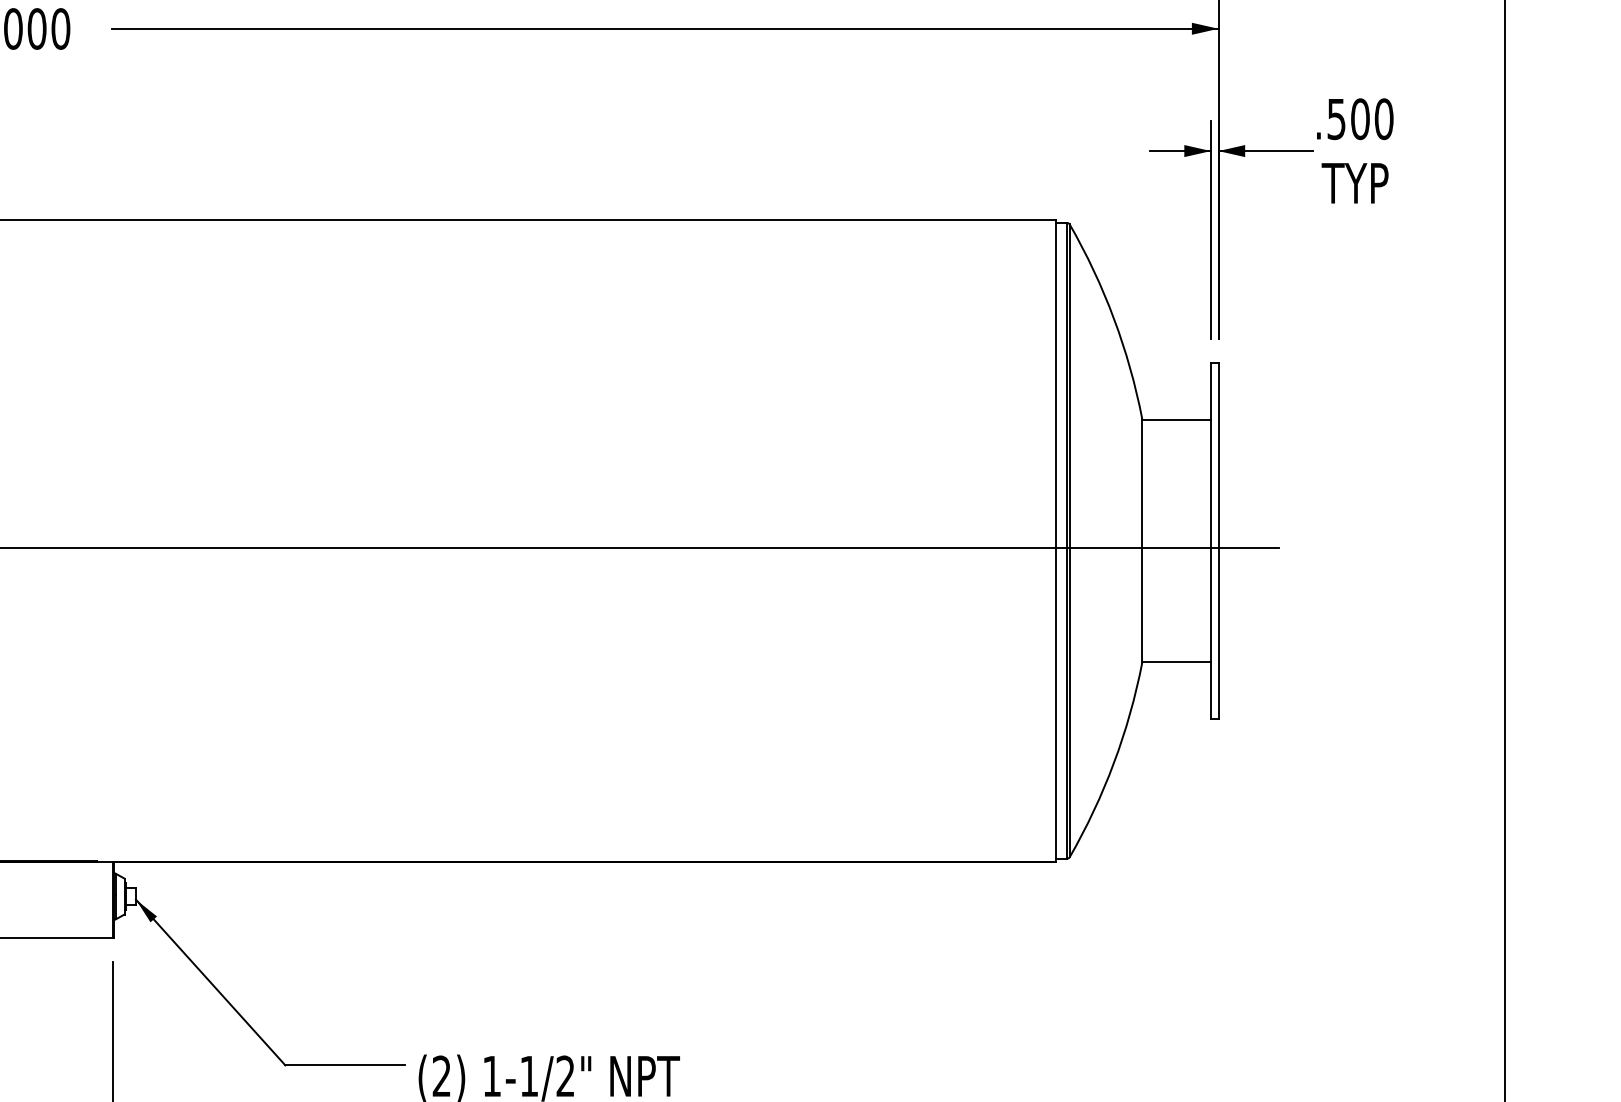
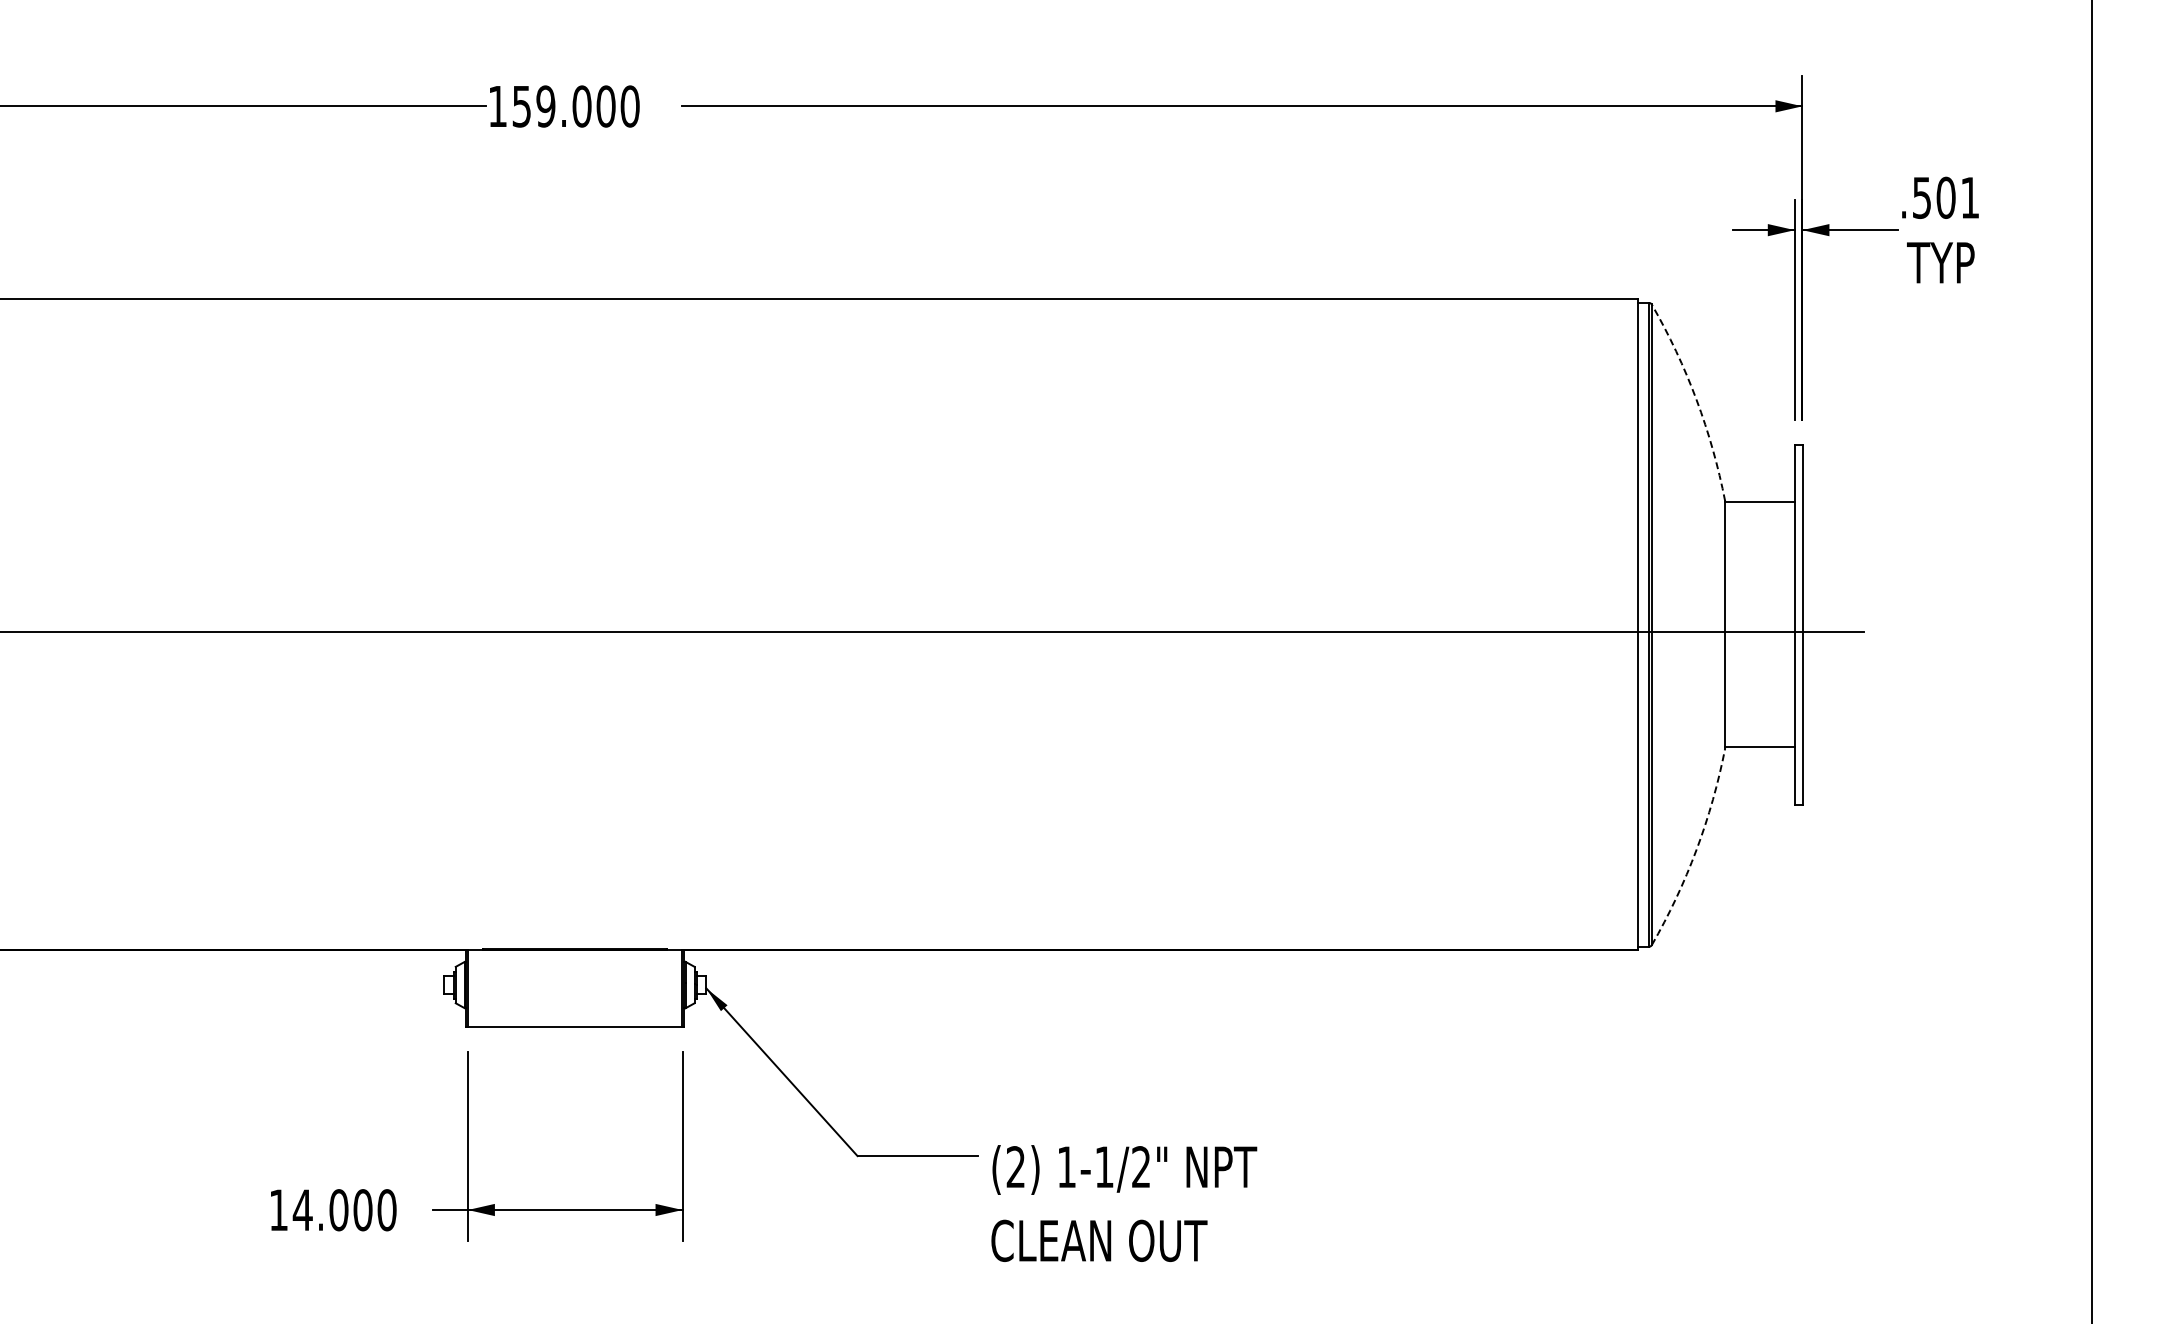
text: (1383, 118) -> (1969, 197), .500 -> .501
arc: (1113, 318) -> (1696, 399), solid -> dashed
arc: (1113, 762) -> (1696, 849), solid -> dashed

